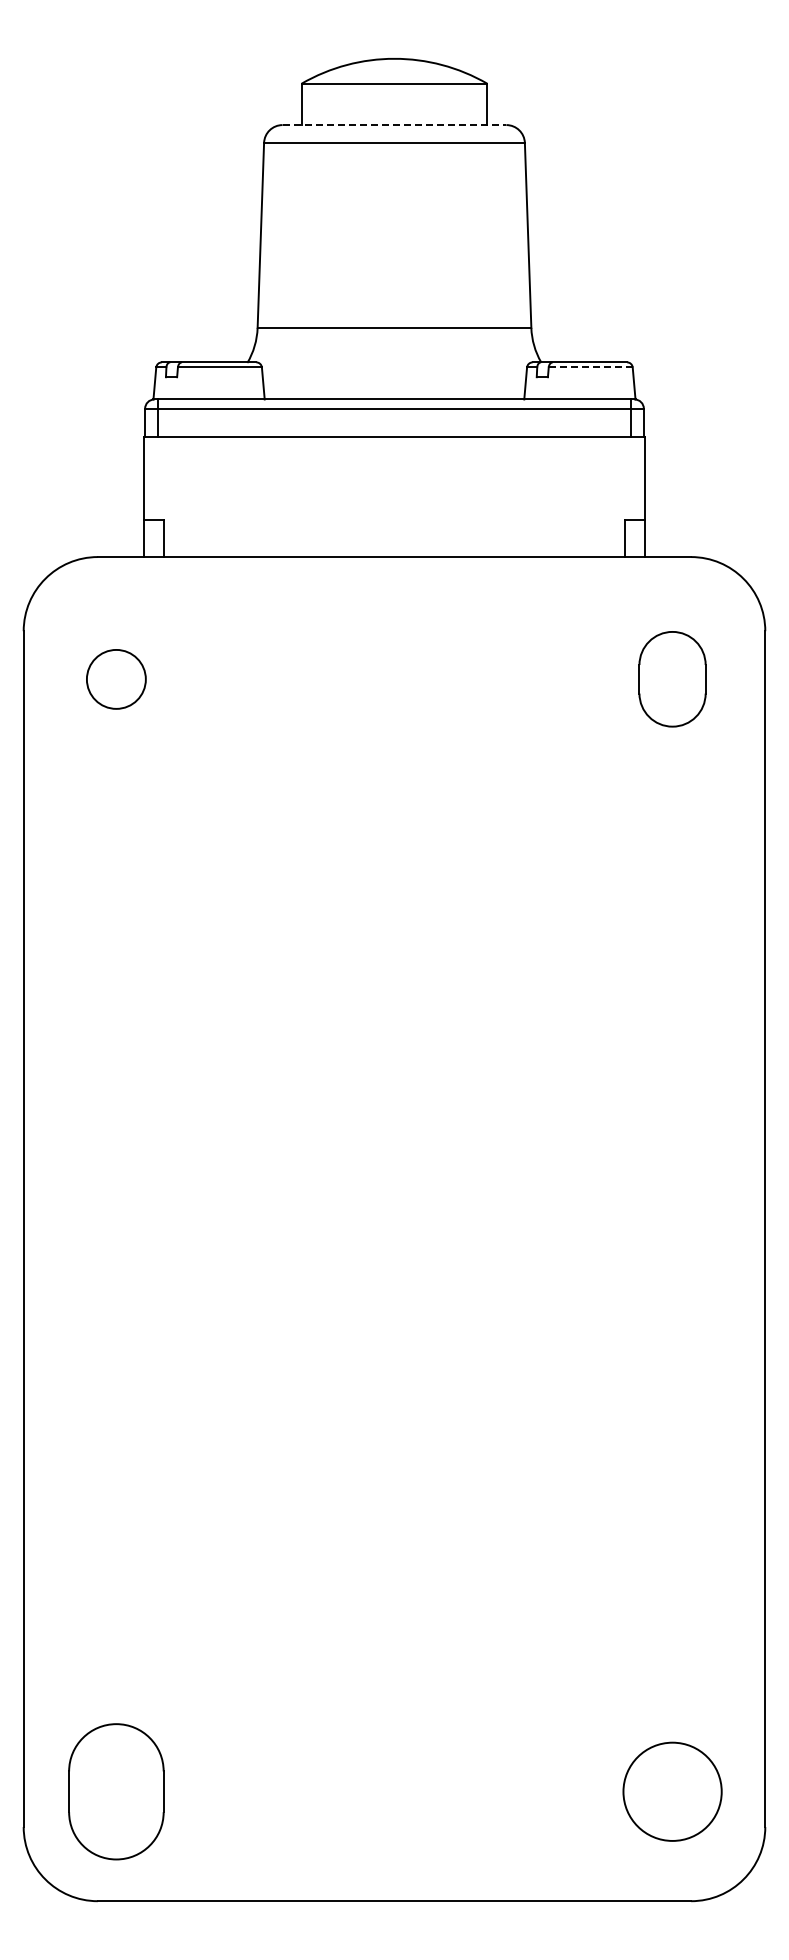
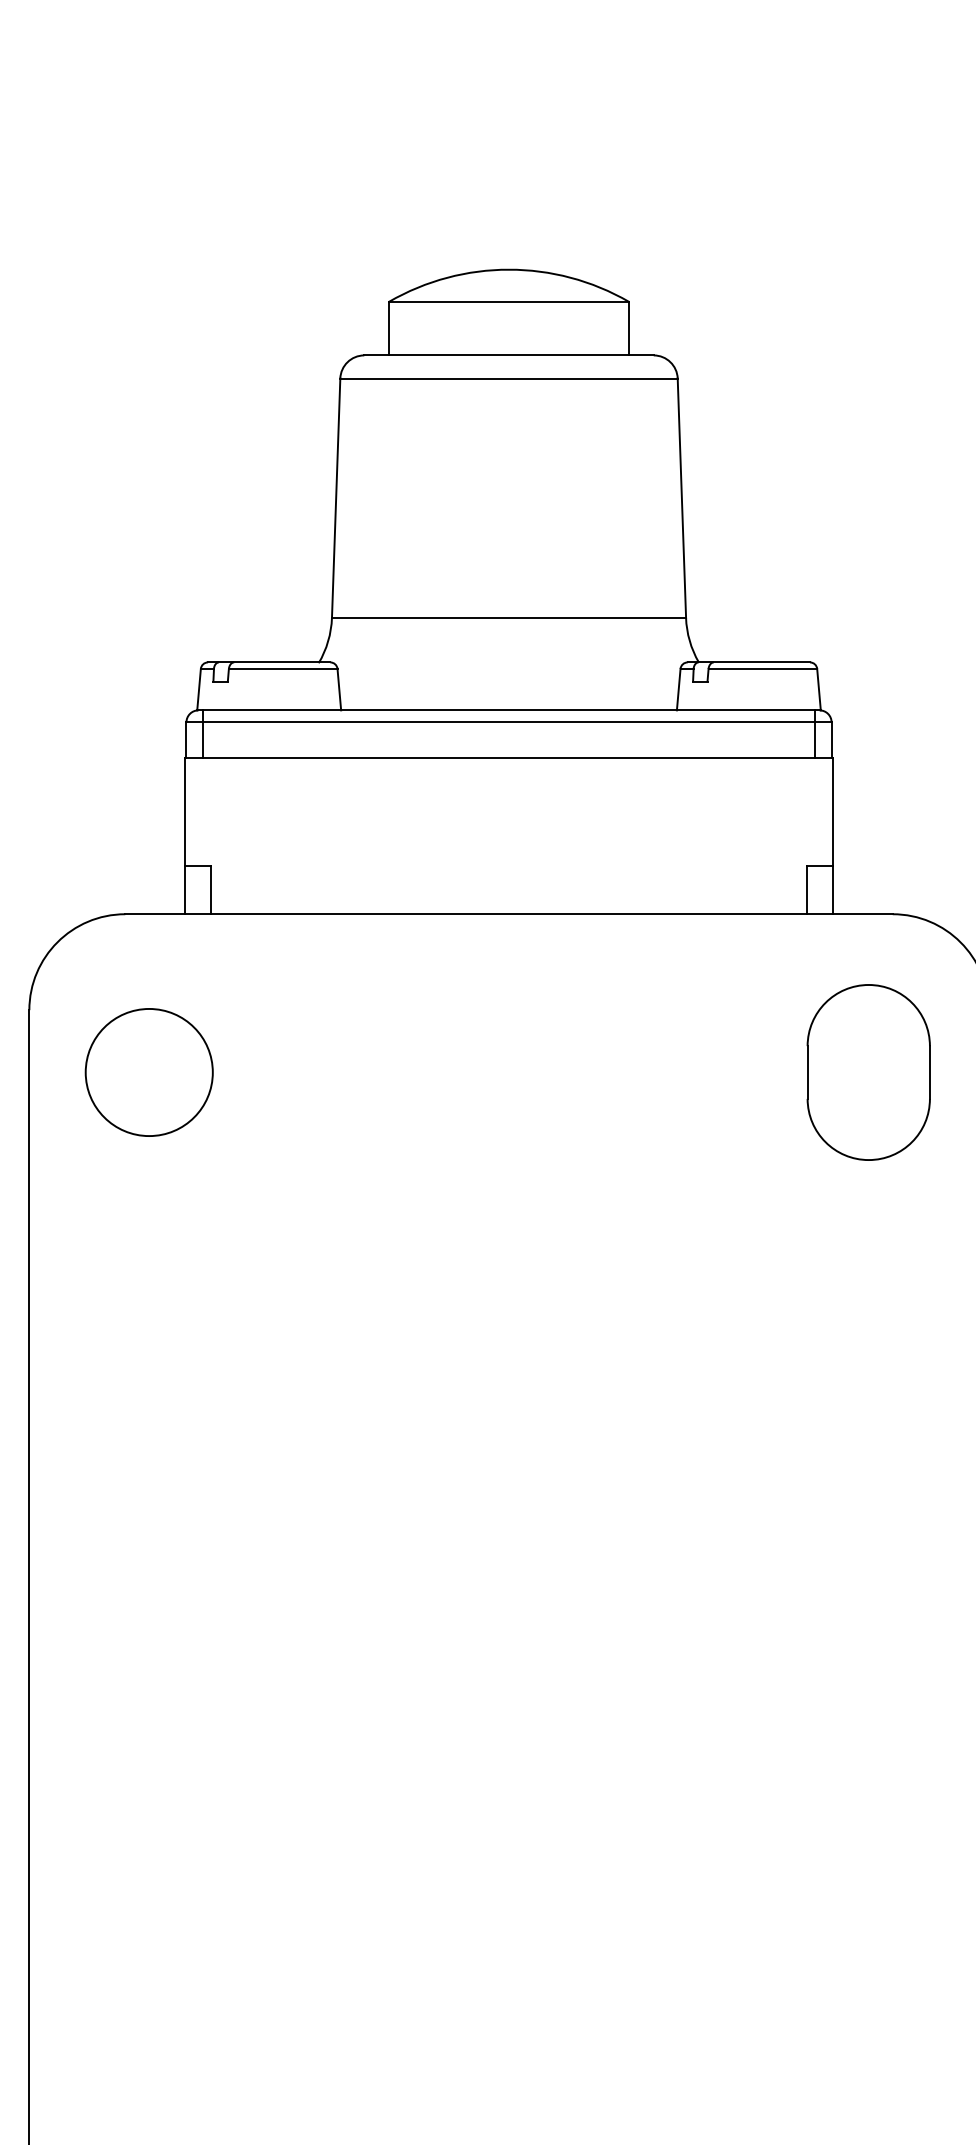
line: (394, 125) -> (509, 355), dashed -> solid
line: (590, 367) -> (762, 669), dashed -> solid
part: (672, 678) -> (868, 1071), size x1.43
circle: (116, 679) -> (149, 1072), size x1.67

